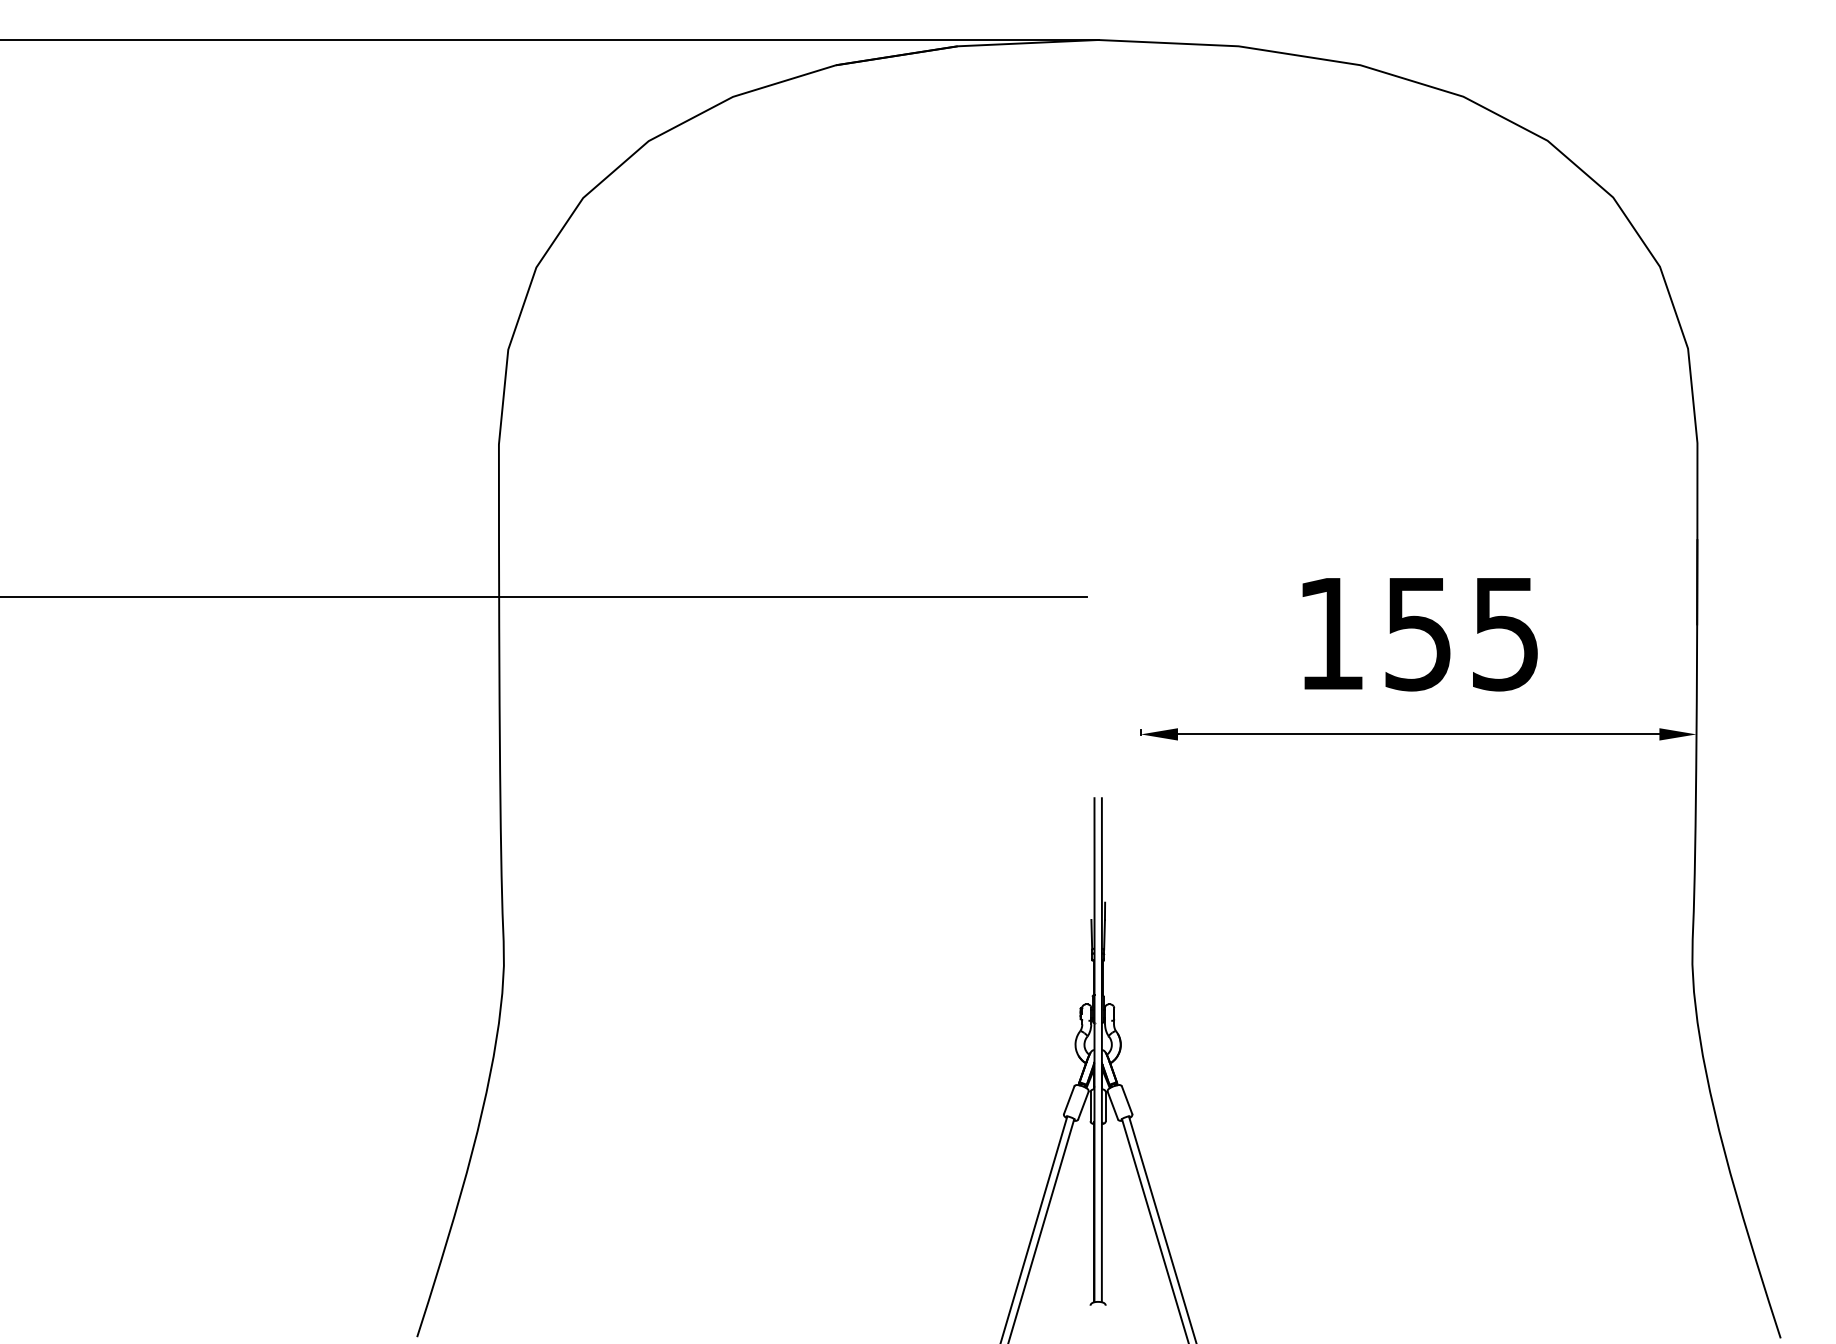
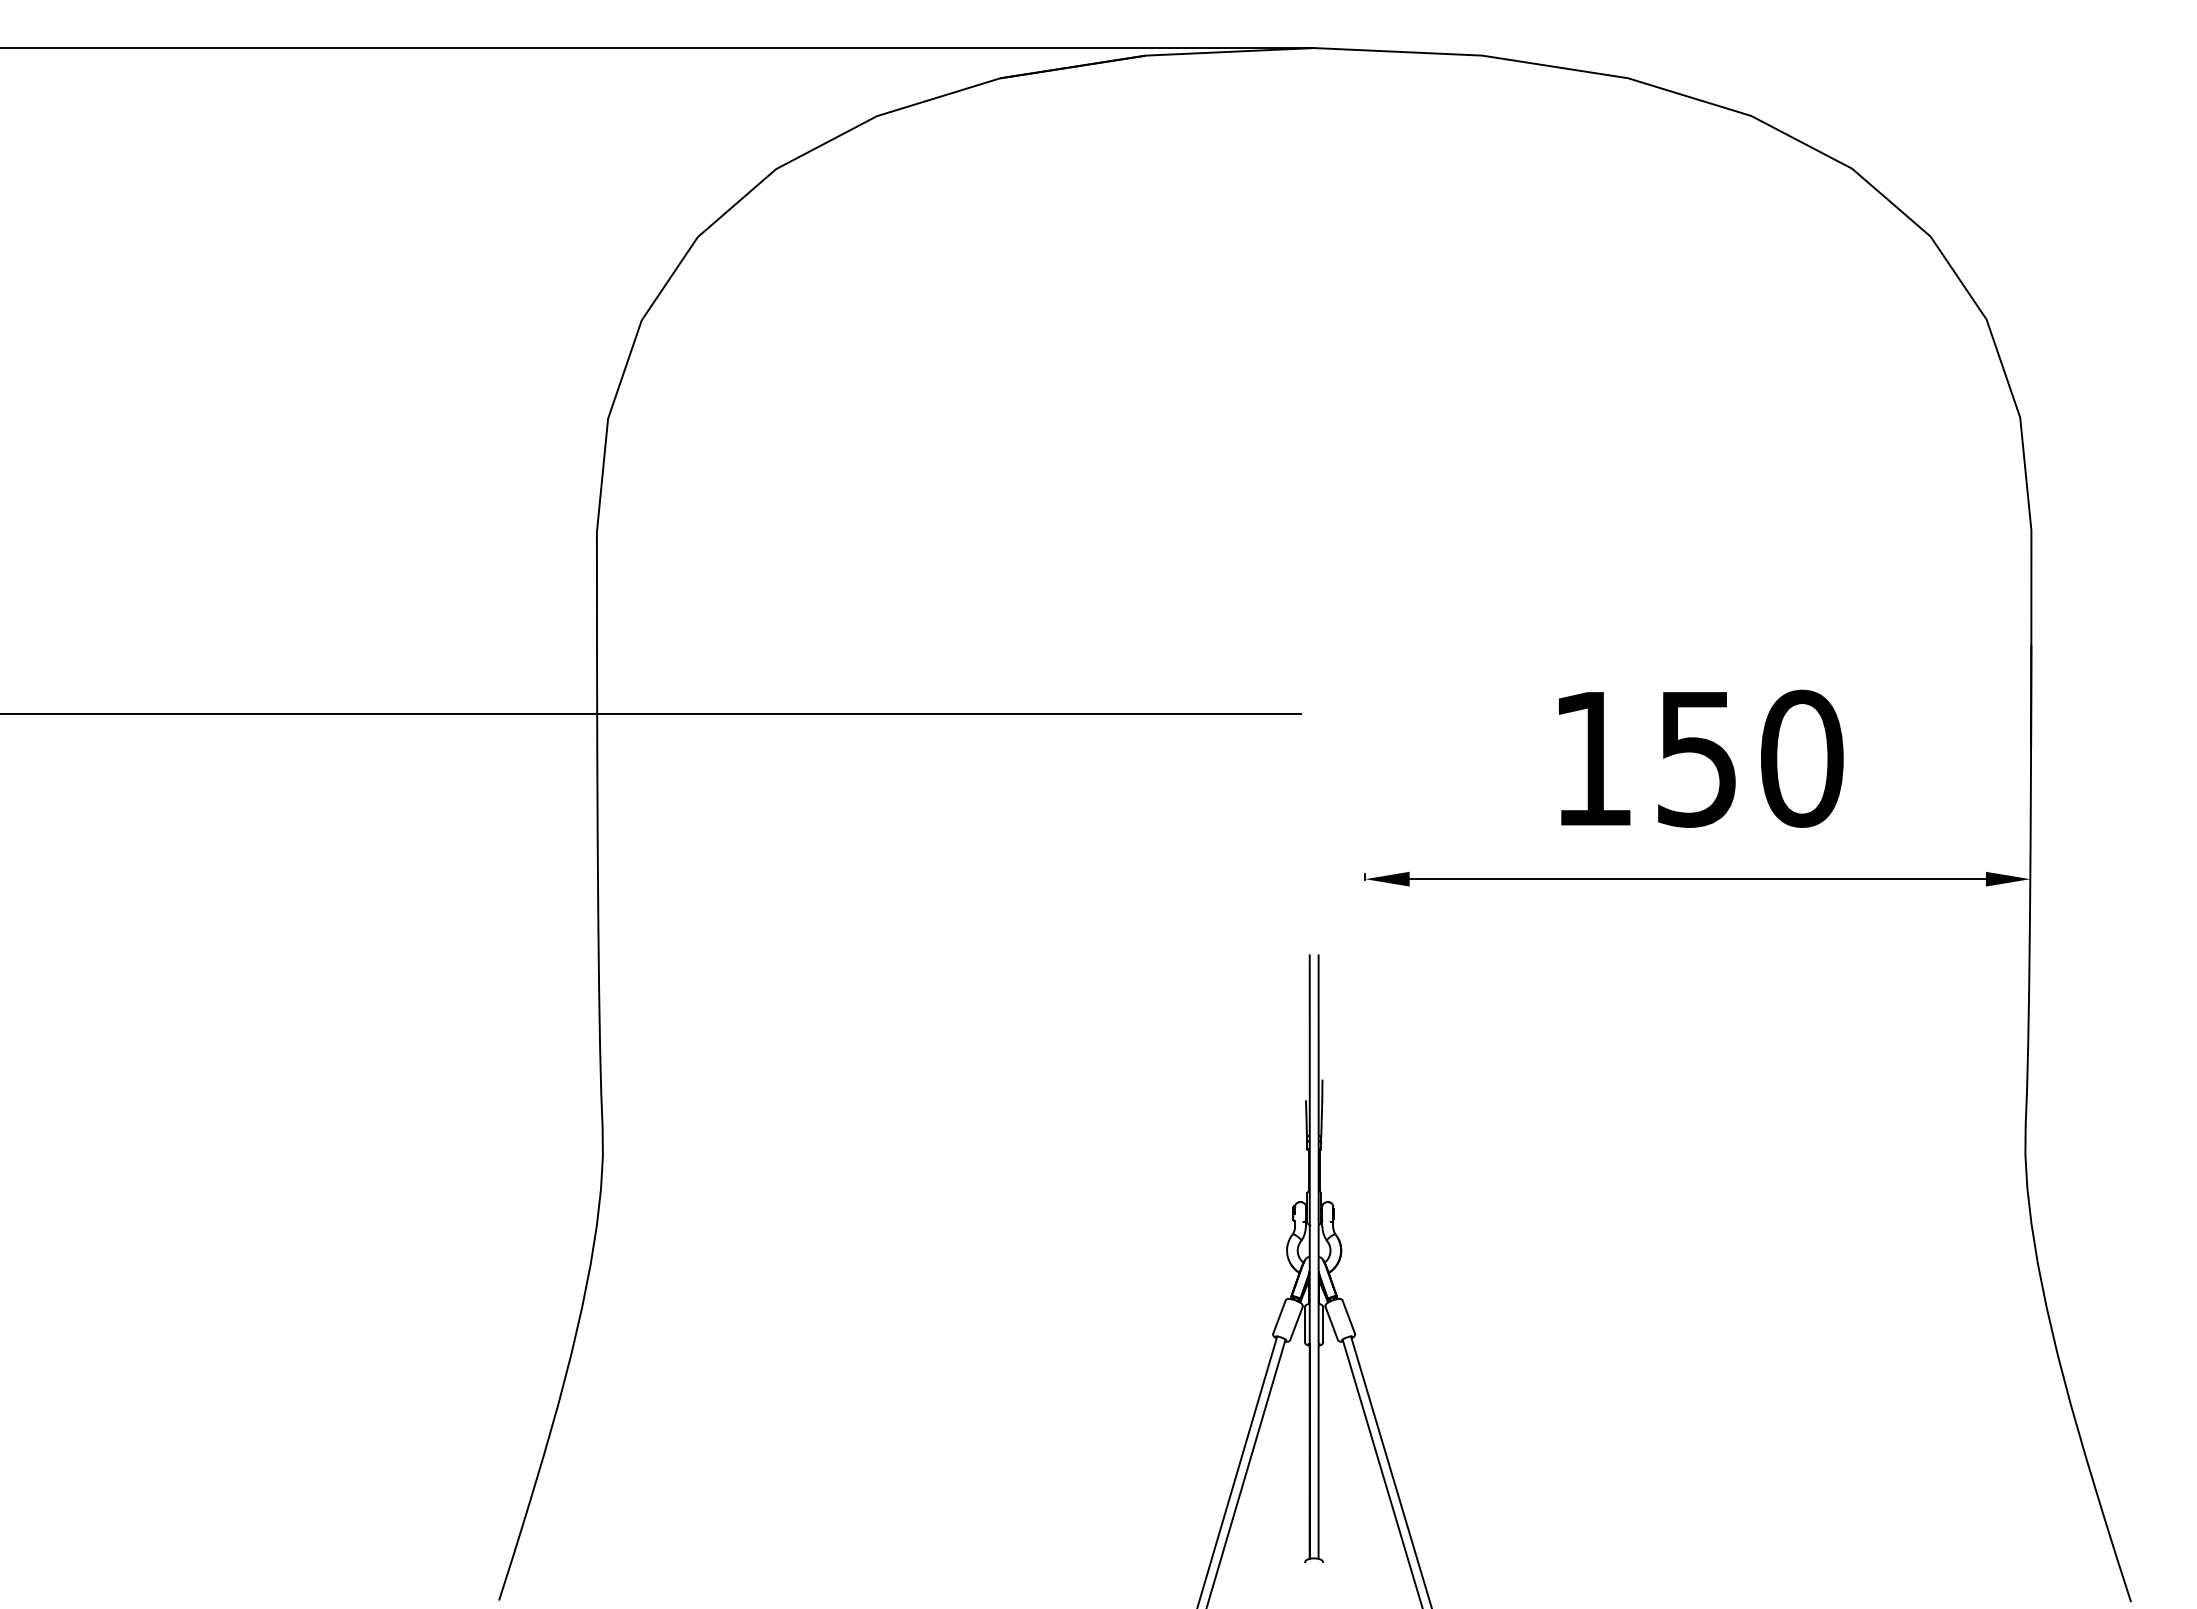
text: (1506, 633) -> (1802, 758), 155 -> 150

